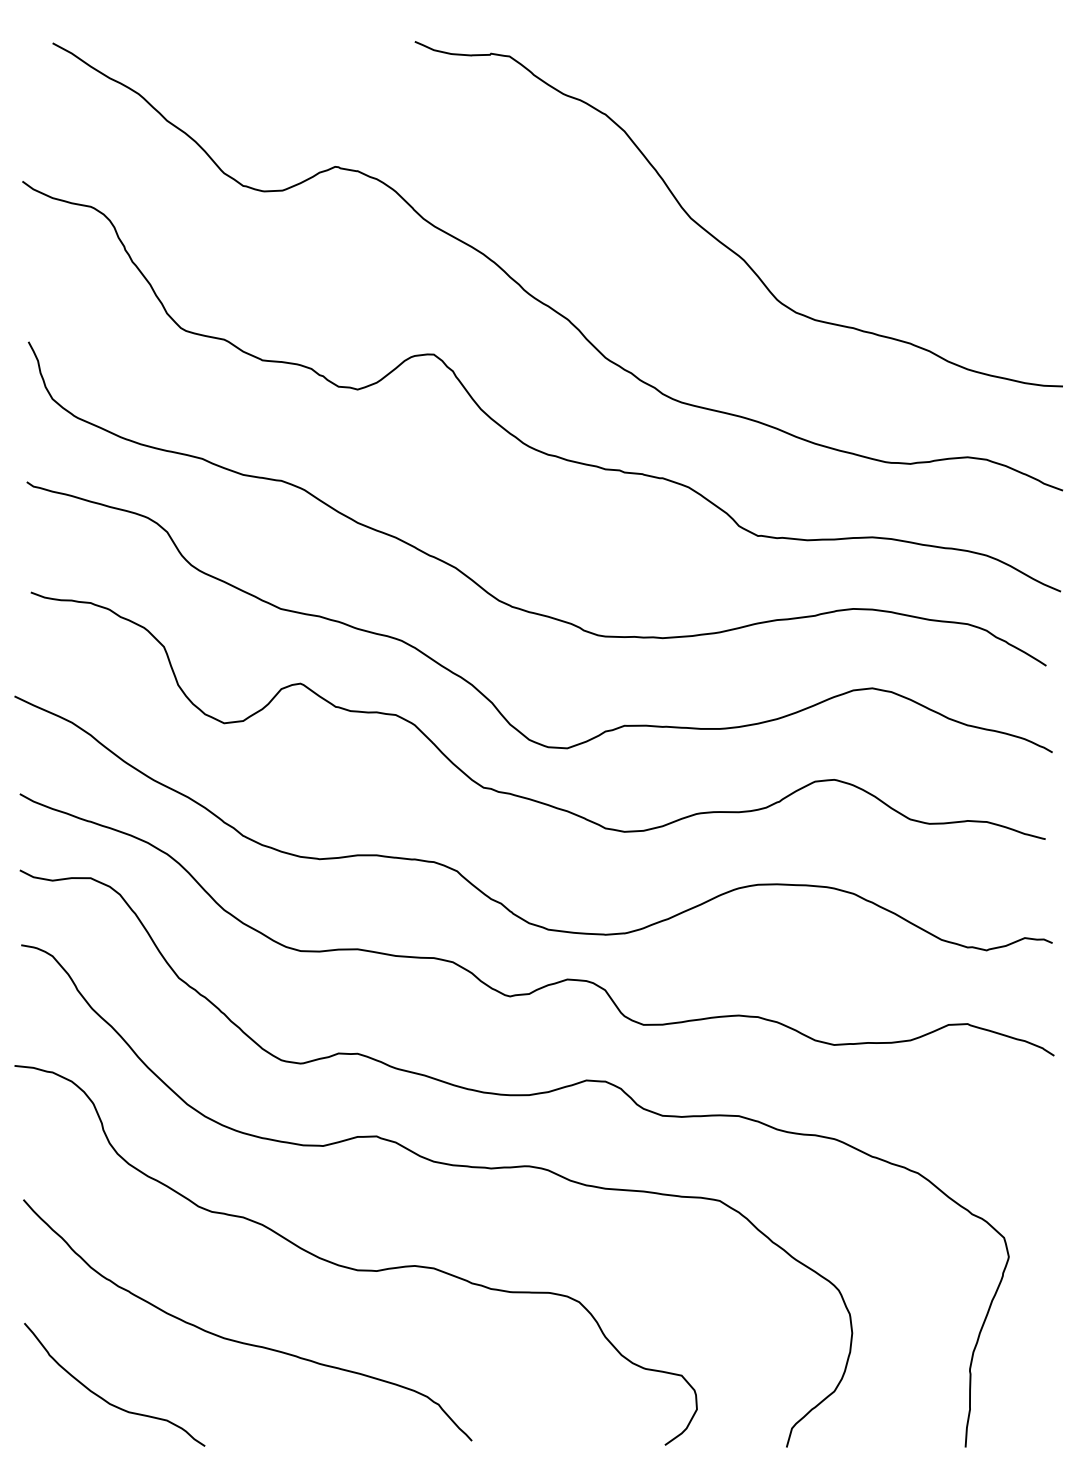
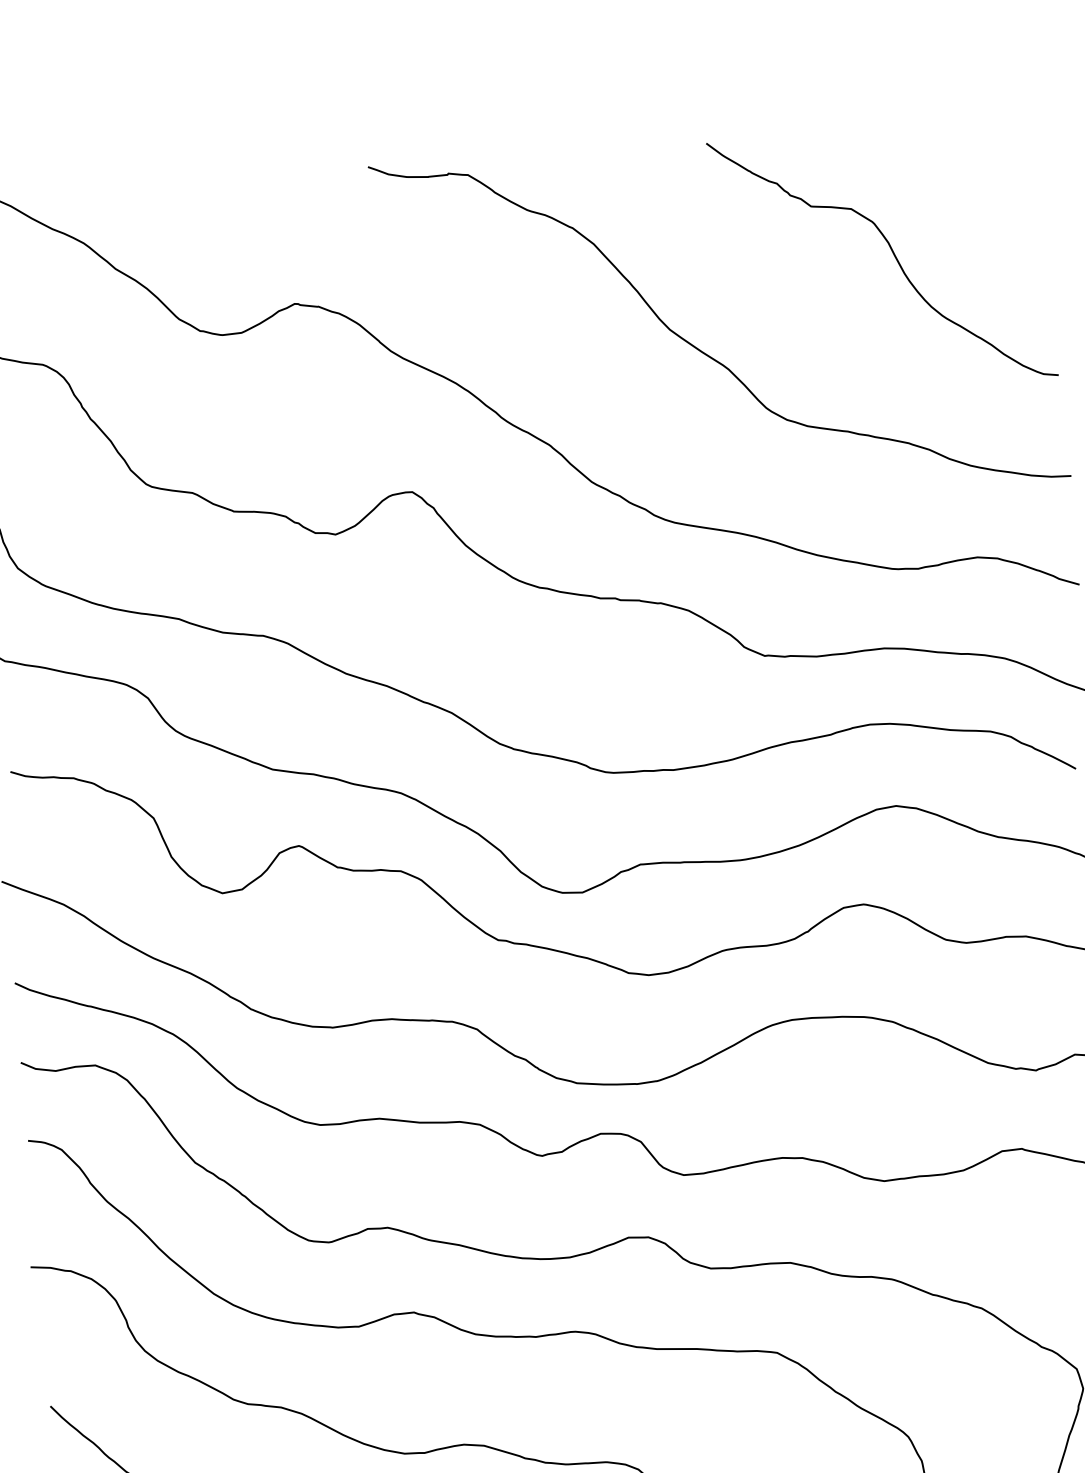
curve: (908, 161) -> (892, 253), added

